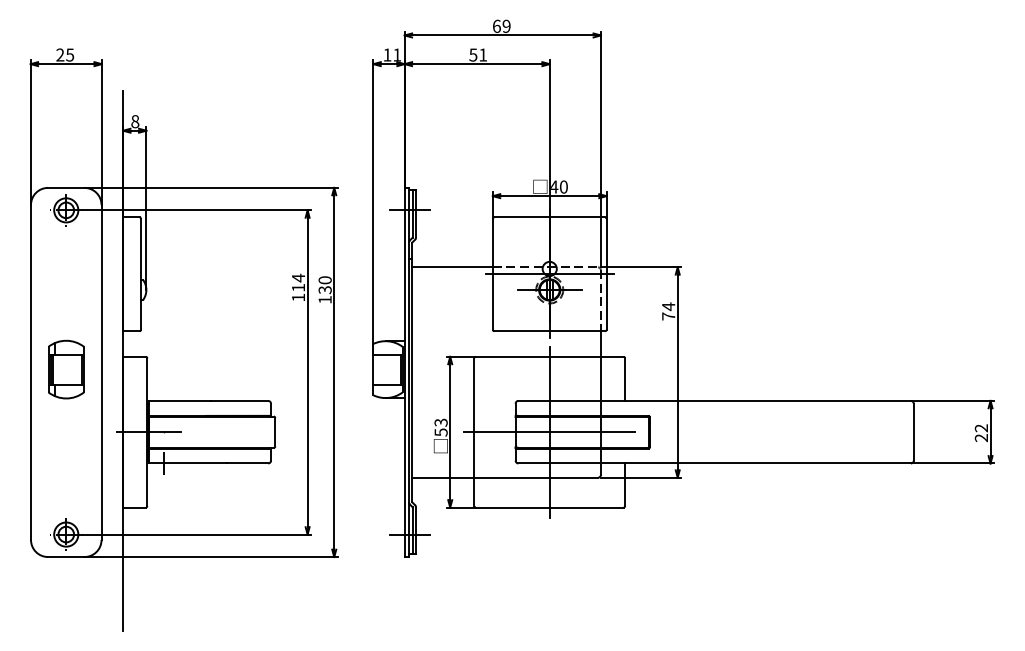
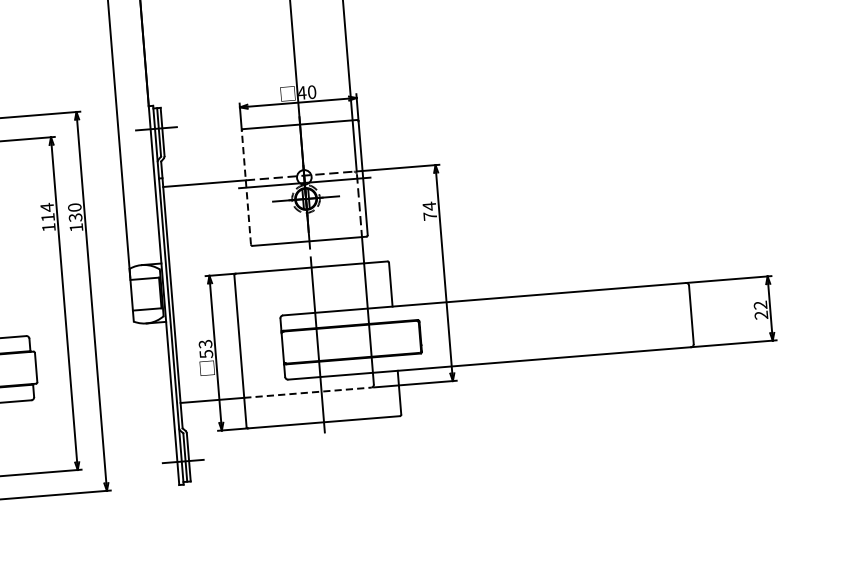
line: (492, 273) -> (245, 186), solid -> dashed
line: (549, 432) -> (317, 345), removed
line: (536, 477) -> (307, 392), solid -> dashed

